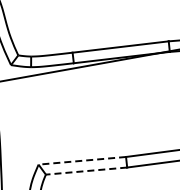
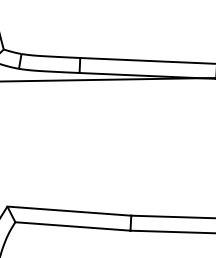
line: (82, 160) -> (69, 210), dashed -> solid
line: (86, 171) -> (72, 227), dashed -> solid

